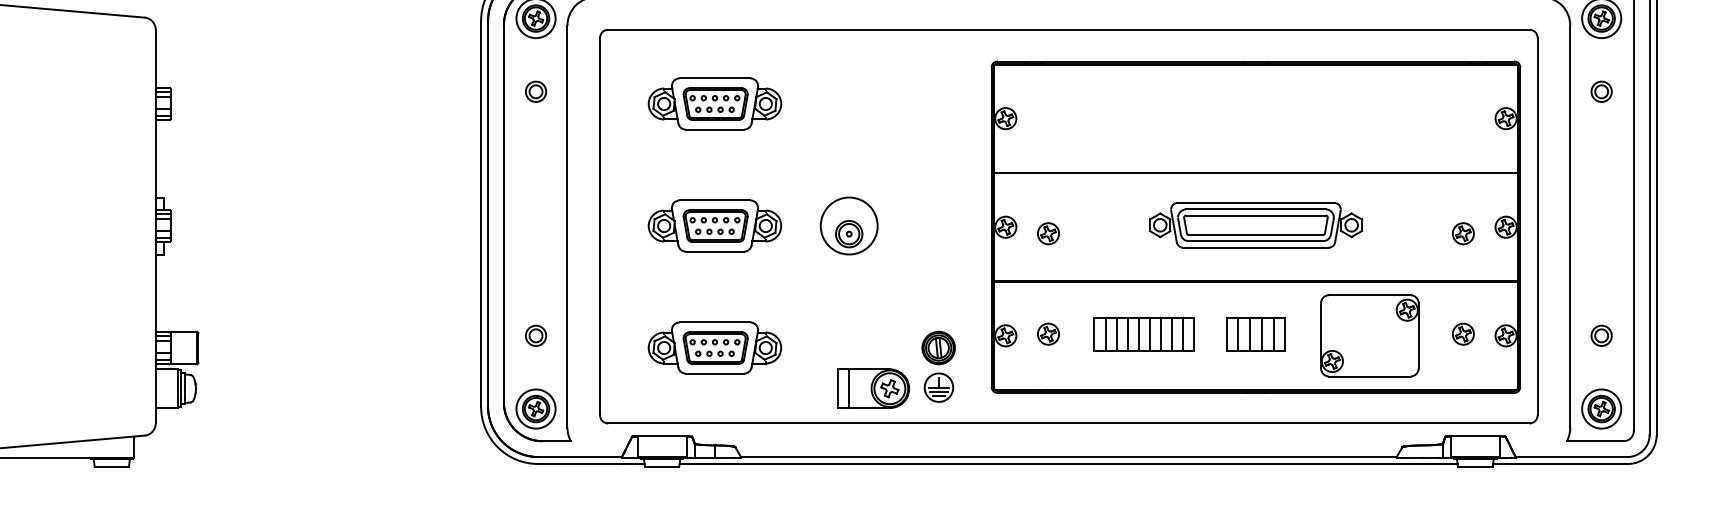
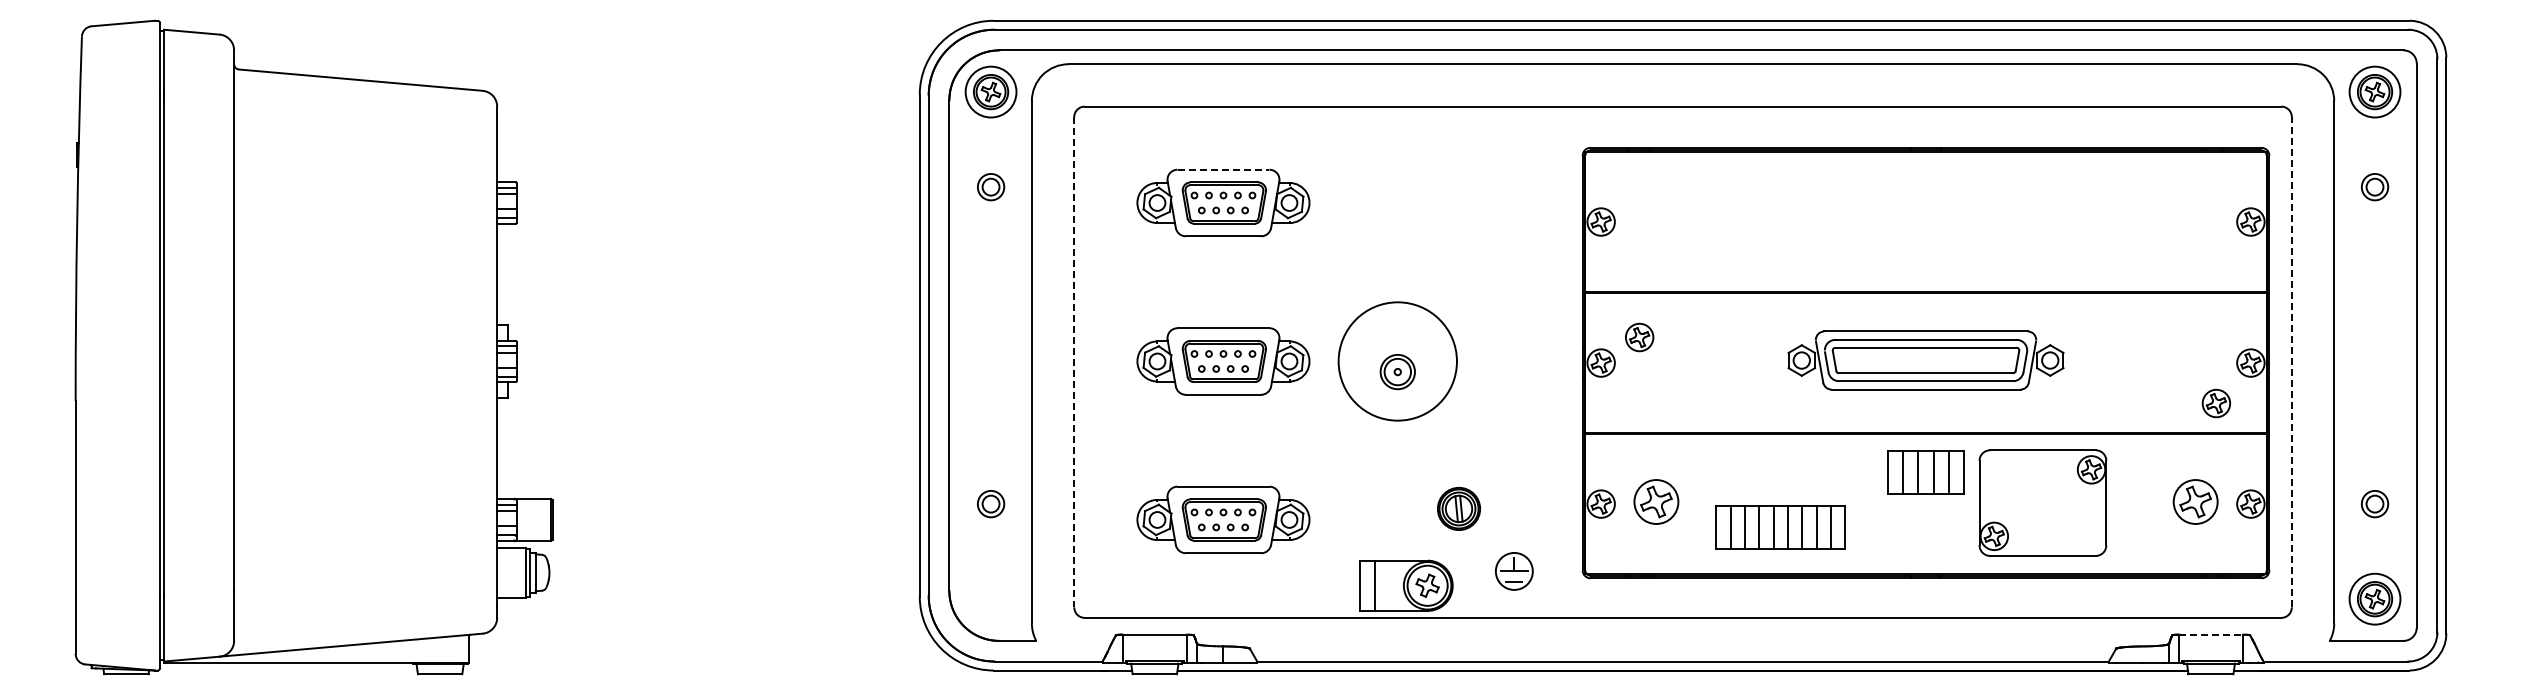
line: (715, 78) -> (1223, 169), solid -> dashed
line: (600, 226) -> (1074, 362), solid -> dashed
circle: (848, 226) -> (1397, 361), size x1.6
line: (1537, 226) -> (2291, 361), solid -> dashed
part: (1048, 233) -> (1639, 337), moved
part: (1462, 233) -> (2215, 403), moved
part: (1048, 333) -> (1656, 501), size x1.6
part: (1462, 333) -> (2194, 501), size x1.6
part: (1143, 334) -> (1780, 527), moved
part: (1255, 334) -> (1925, 472), moved
part: (1369, 335) -> (2042, 502), moved
part: (938, 347) -> (1458, 508), moved
part: (873, 388) -> (1406, 585), moved
line: (939, 391) -> (1514, 576), removed
part: (535, 408) -> (990, 598), removed
line: (1475, 436) -> (2211, 634), solid -> dashed

